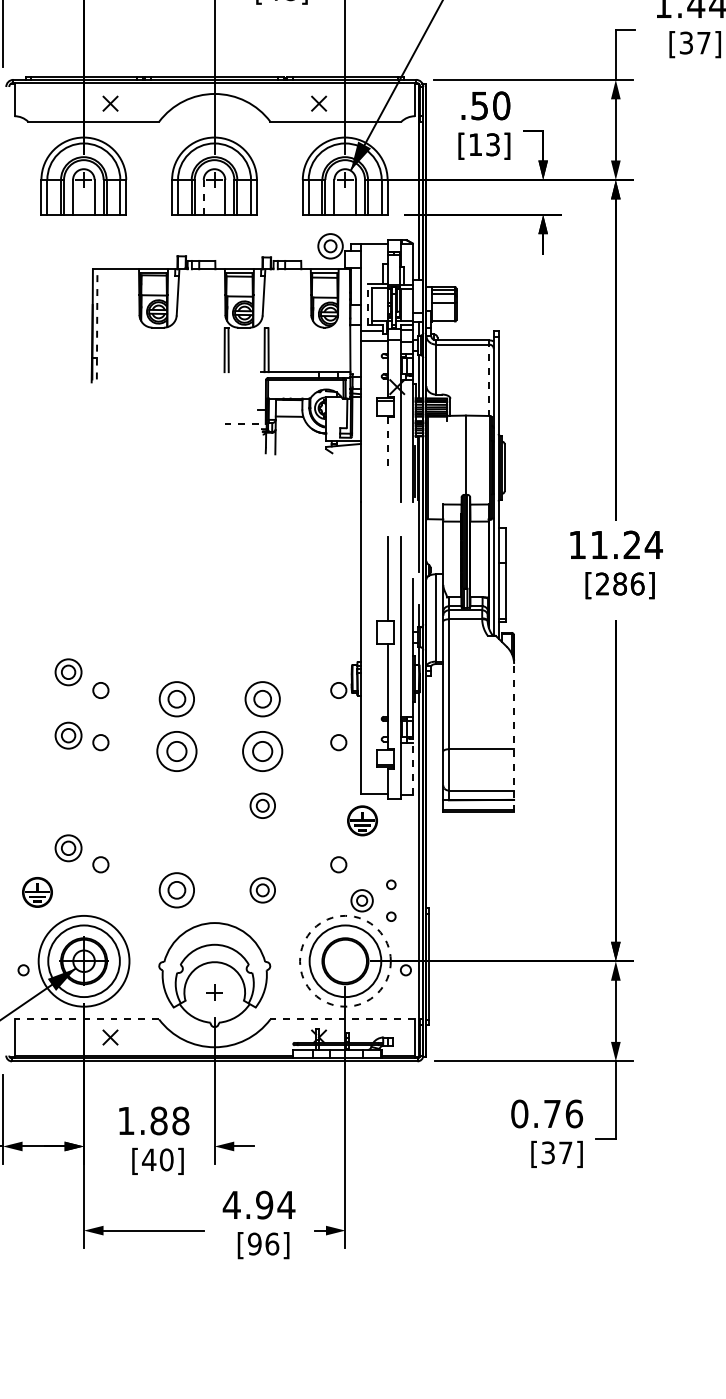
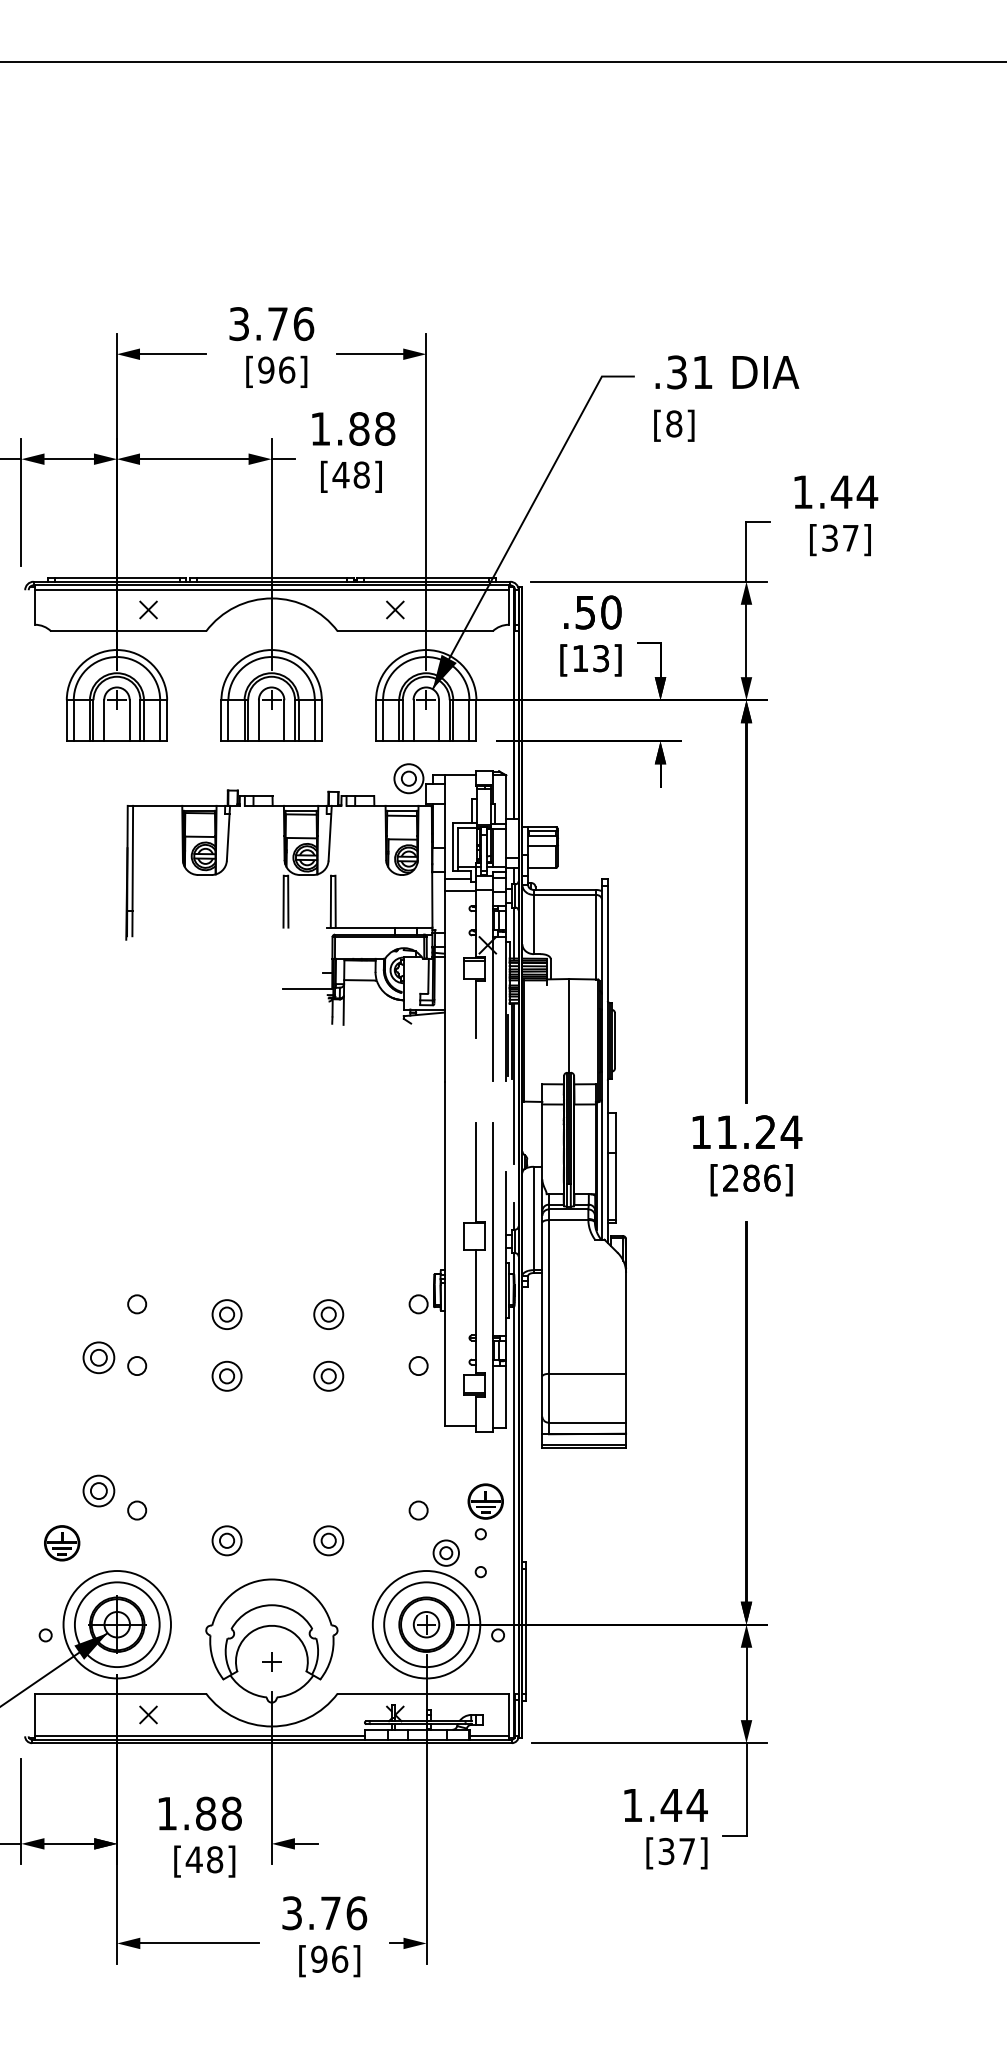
line: (214, 87) -> (271, 590), added
line: (203, 197) -> (258, 720), dashed -> solid
line: (367, 303) -> (452, 846), dashed -> solid
line: (96, 323) -> (132, 870), dashed -> solid
line: (489, 377) -> (596, 934), dashed -> solid
line: (245, 423) -> (308, 988), dashed -> solid
line: (387, 441) -> (476, 1009), dashed -> solid
part: (68, 672) -> (98, 1282), removed
part: (176, 699) -> (226, 1314), size x0.71
part: (262, 699) -> (328, 1314), size x0.71
line: (514, 735) -> (626, 1357), dashed -> solid
part: (176, 750) -> (226, 1375), size x0.62
part: (262, 750) -> (328, 1375), size x0.62
line: (413, 766) -> (506, 1394), dashed -> solid
part: (262, 805) -> (328, 1440), removed
part: (362, 820) -> (485, 1501), moved
part: (176, 890) -> (226, 1540), size x0.71
circle: (345, 961) -> (426, 1624), dashed -> solid
part: (345, 961) -> (426, 1624), added
line: (86, 1019) -> (120, 1693), dashed -> solid
line: (342, 1019) -> (423, 1693), dashed -> solid
text: (546, 1114) -> (664, 1805), 0.76 -> 1.44
text: (167, 1159) -> (215, 1859), [40] -> [48]
text: (259, 1205) -> (324, 1913), 4.94 -> 3.76

